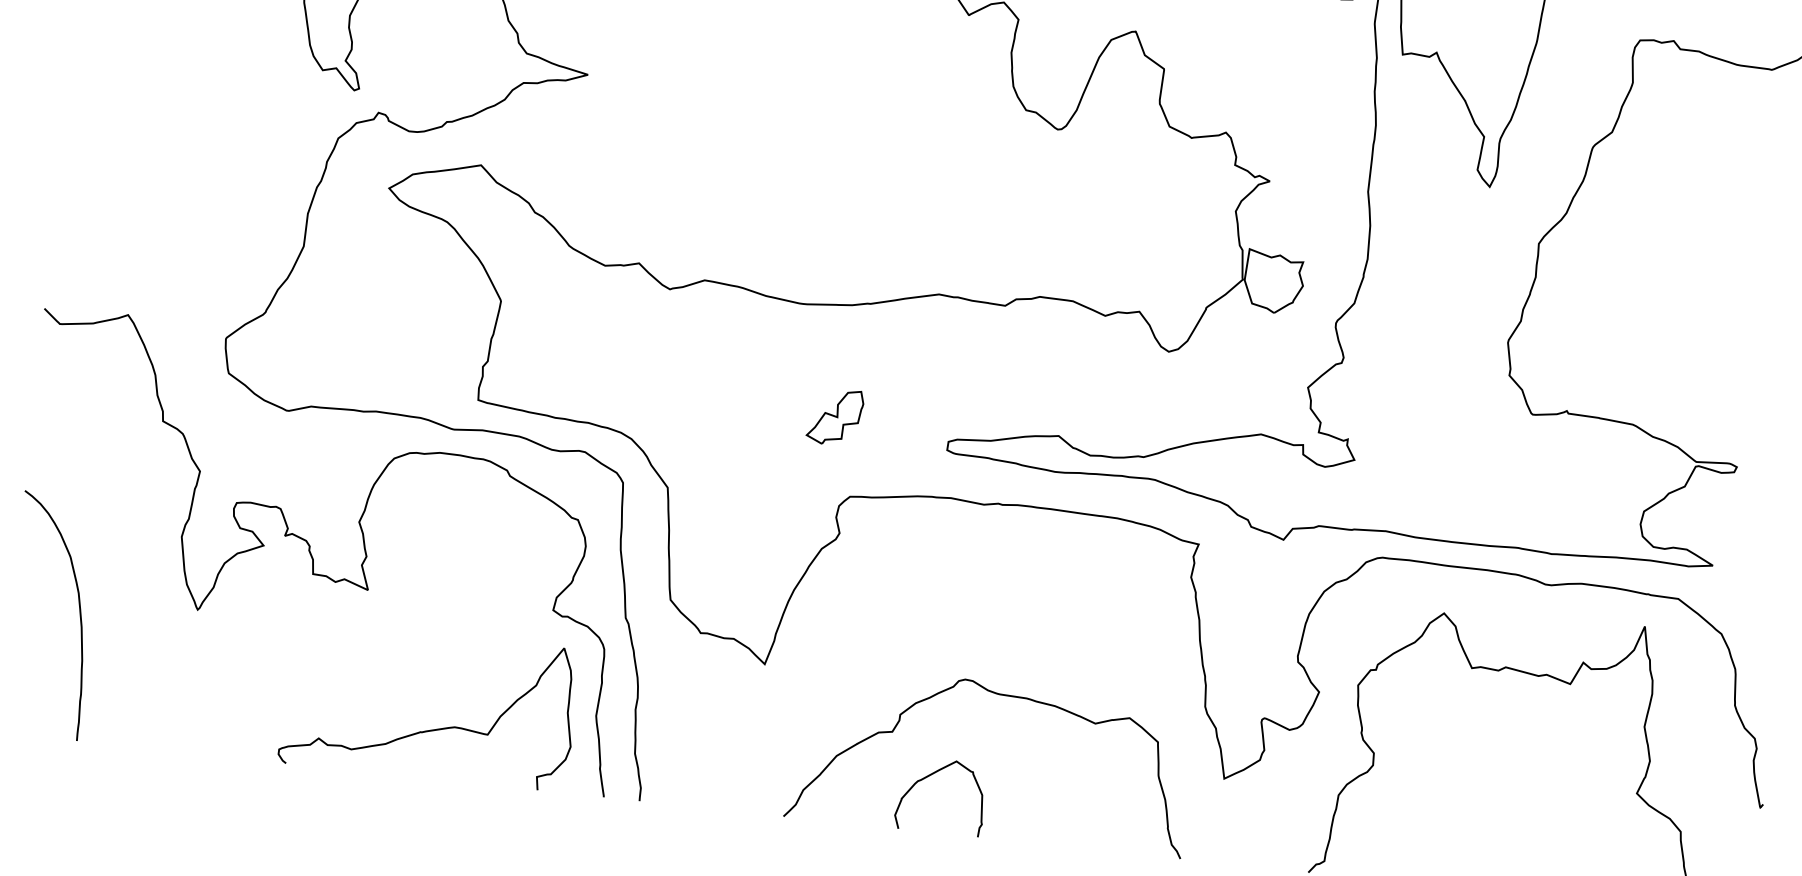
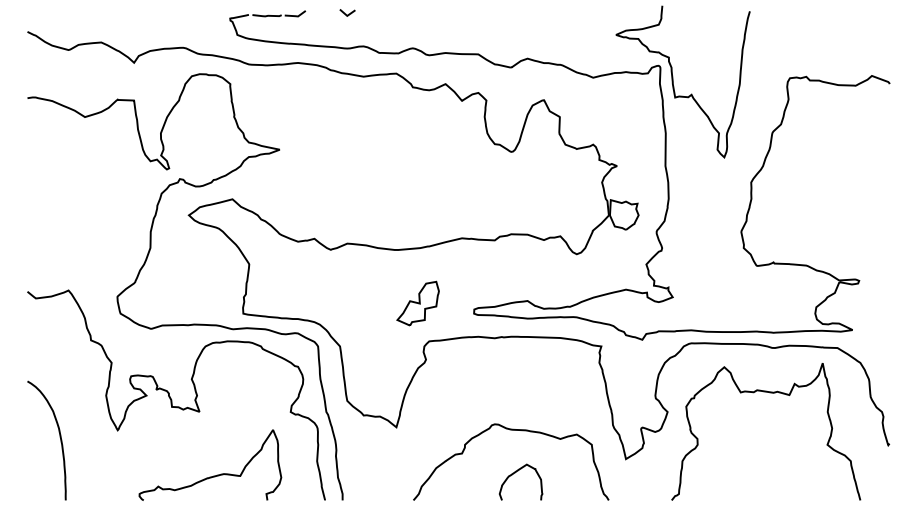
part: (834, 415) -> (417, 302), size x1.6
curve: (433, 727) -> (213, 475), moved
curve: (931, 777) -> (515, 473), moved

